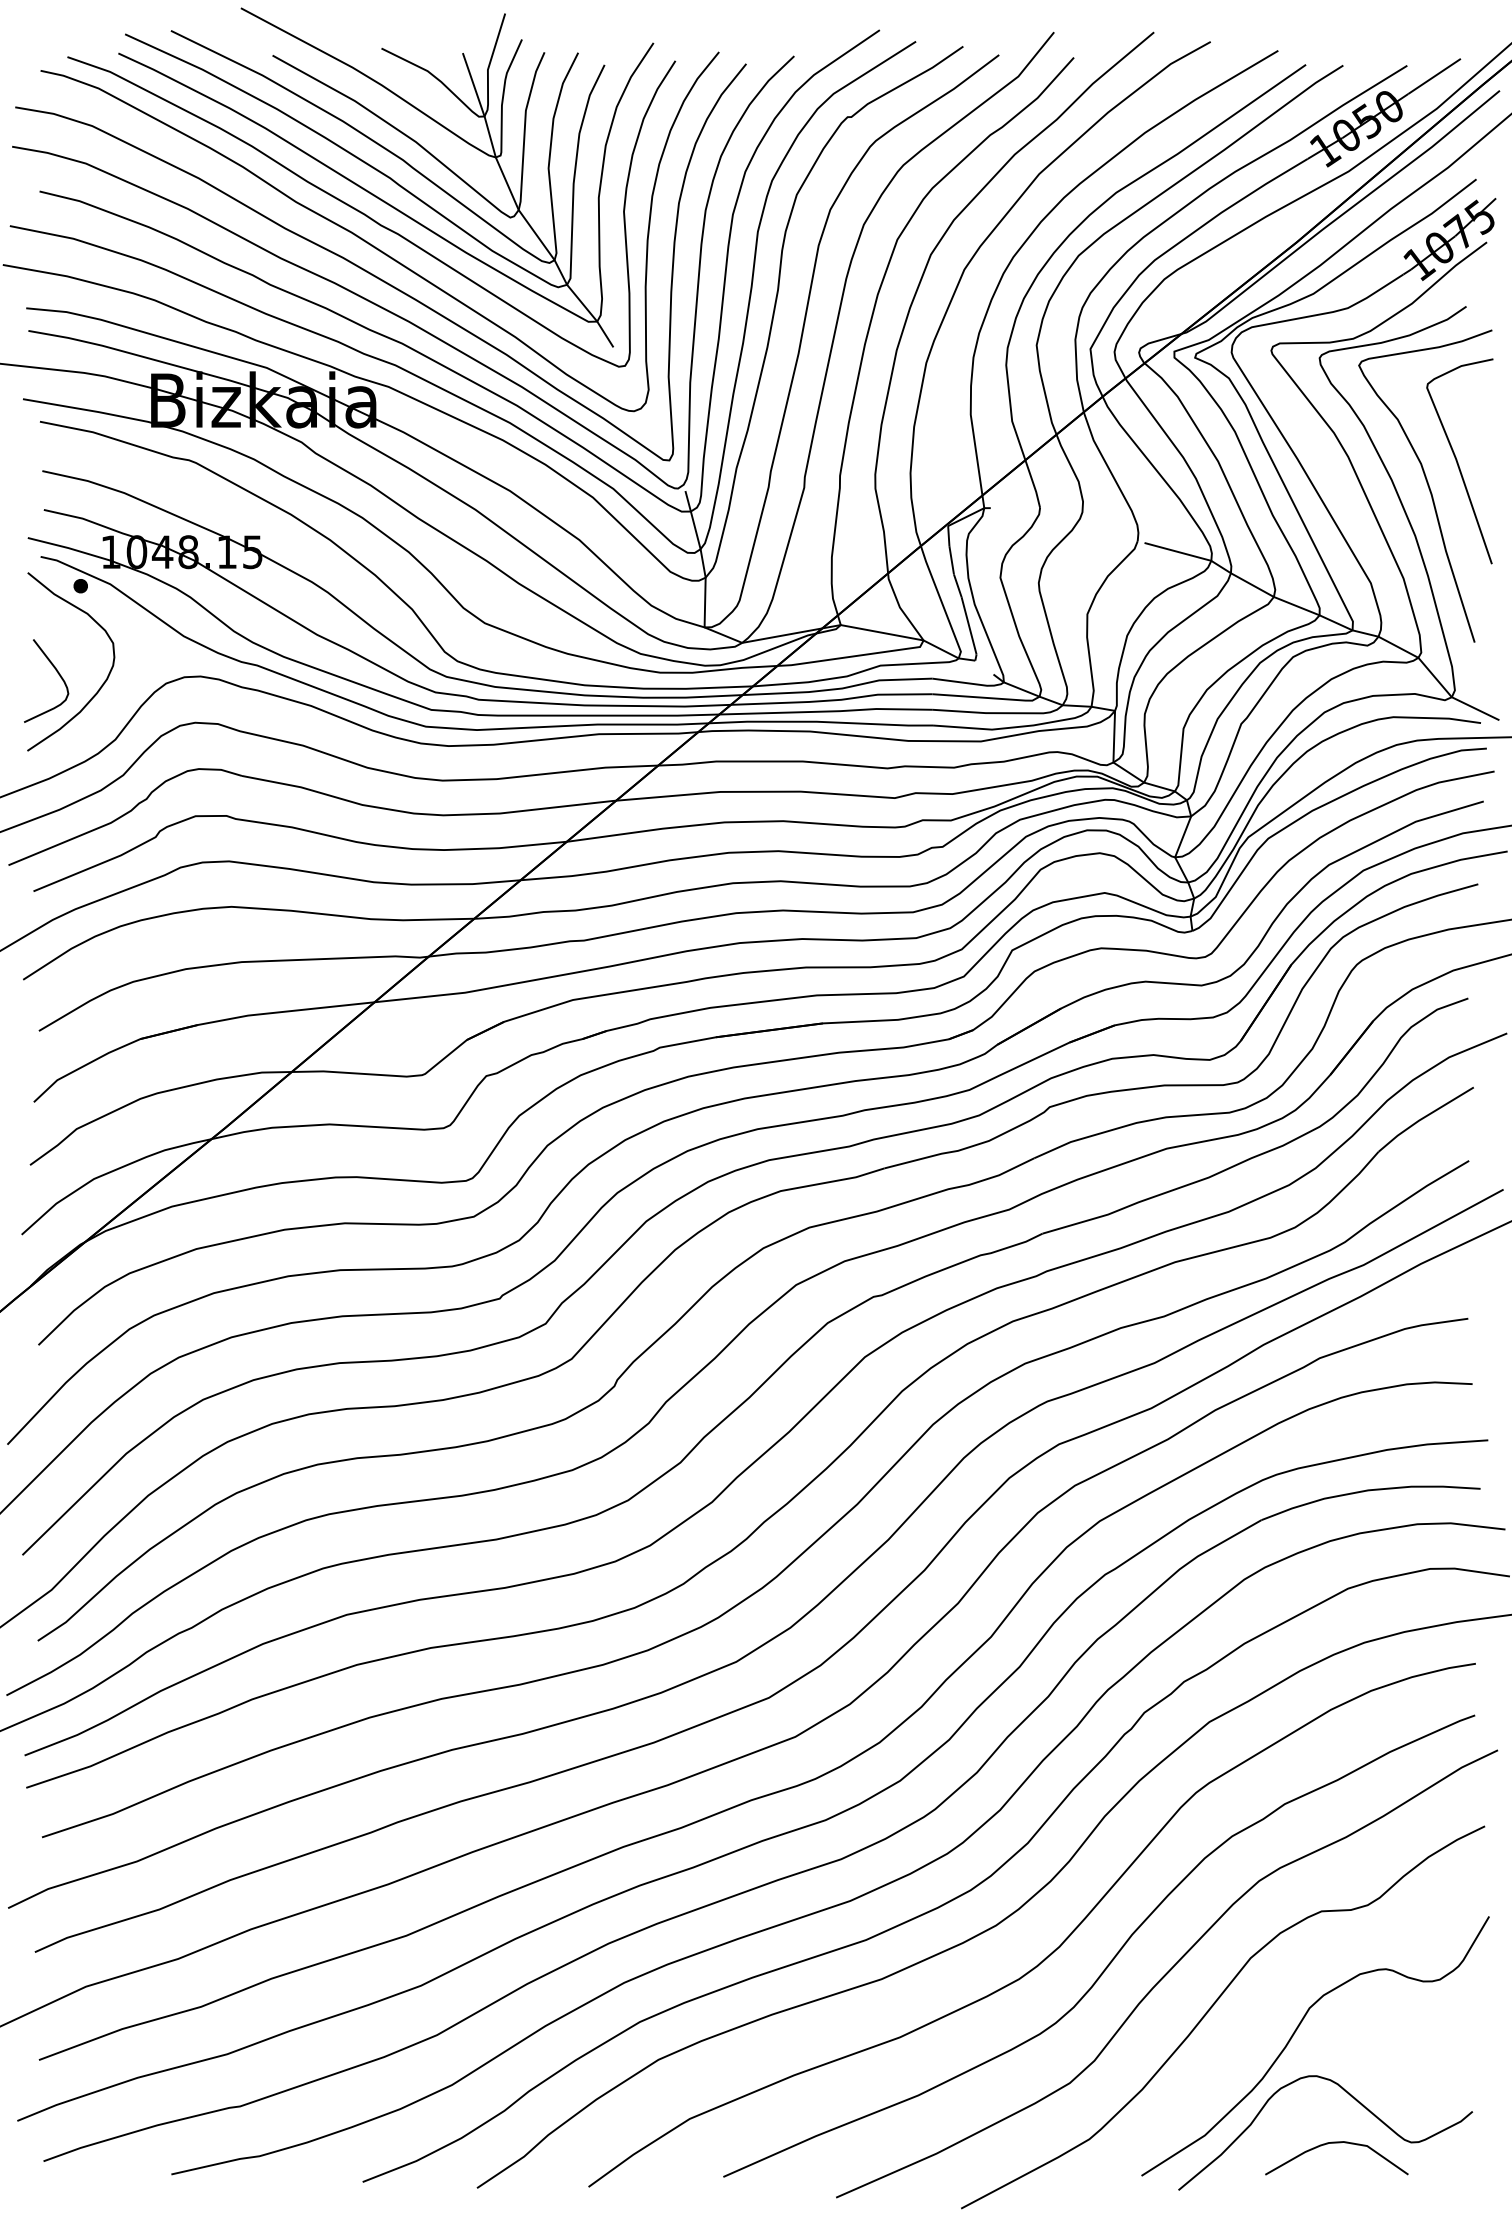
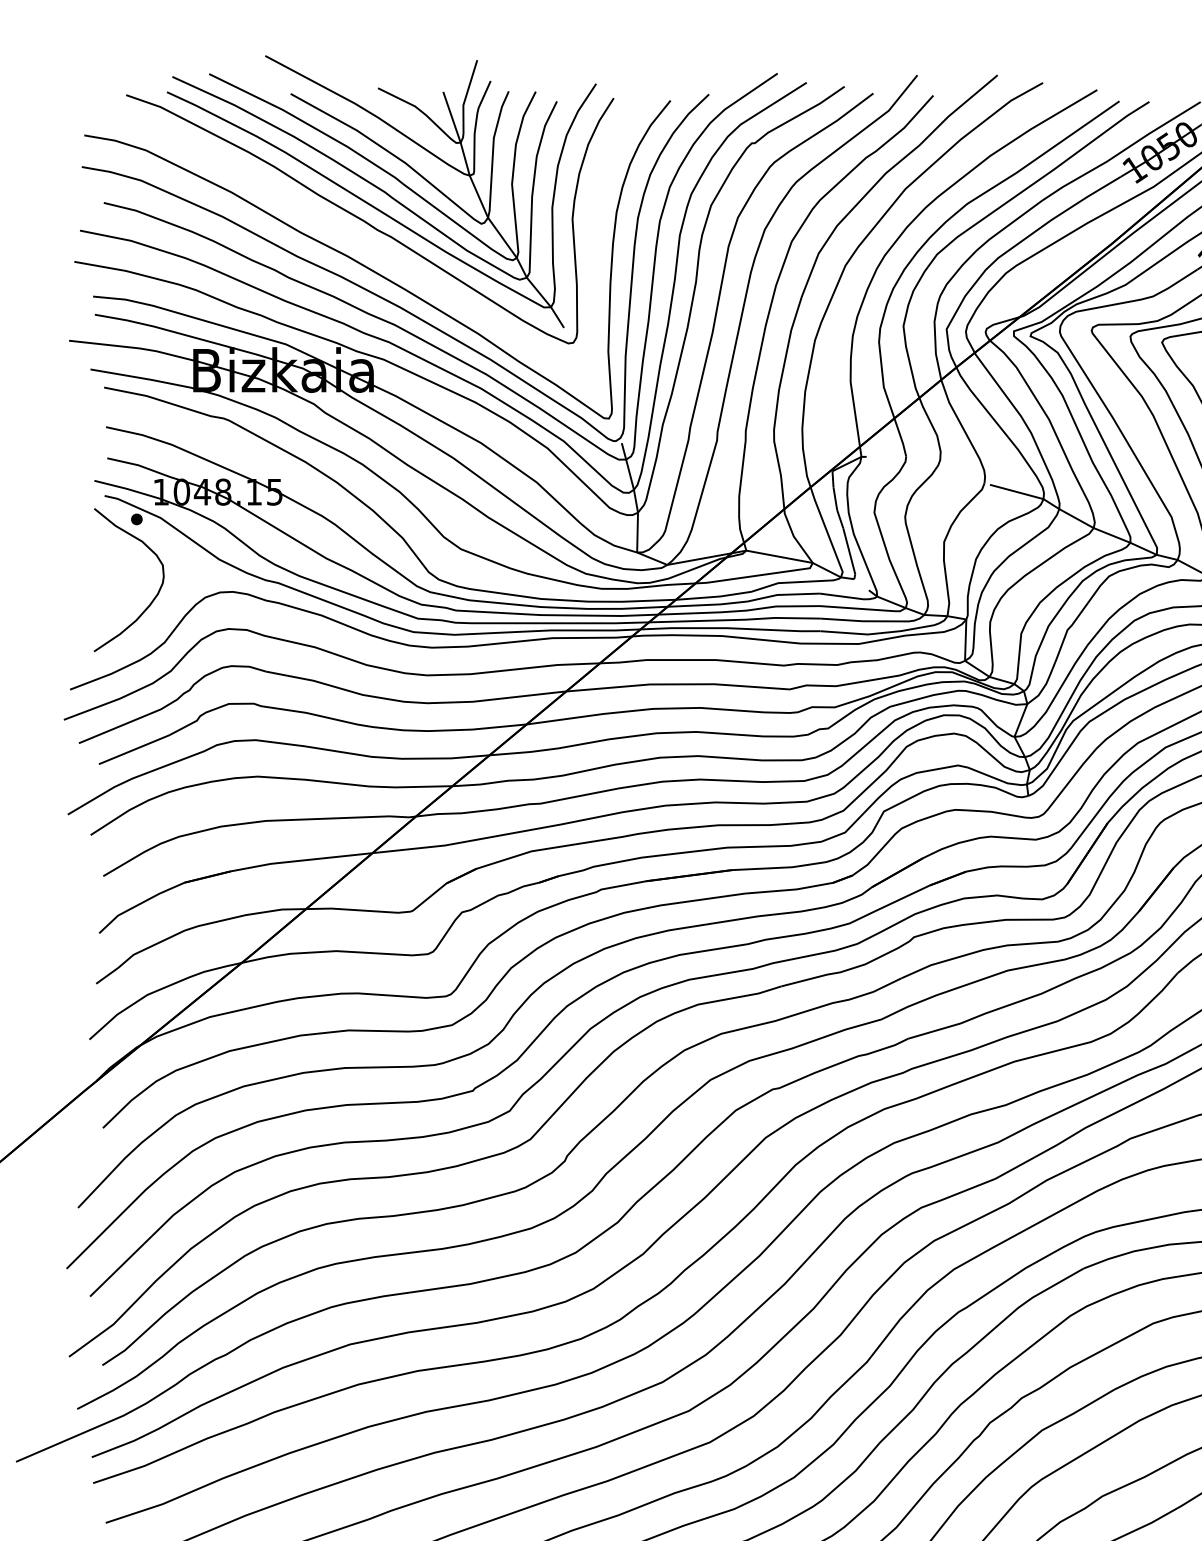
curve: (372, 244) -> (370, 245), removed
curve: (57, 673) -> (118, 589), removed

